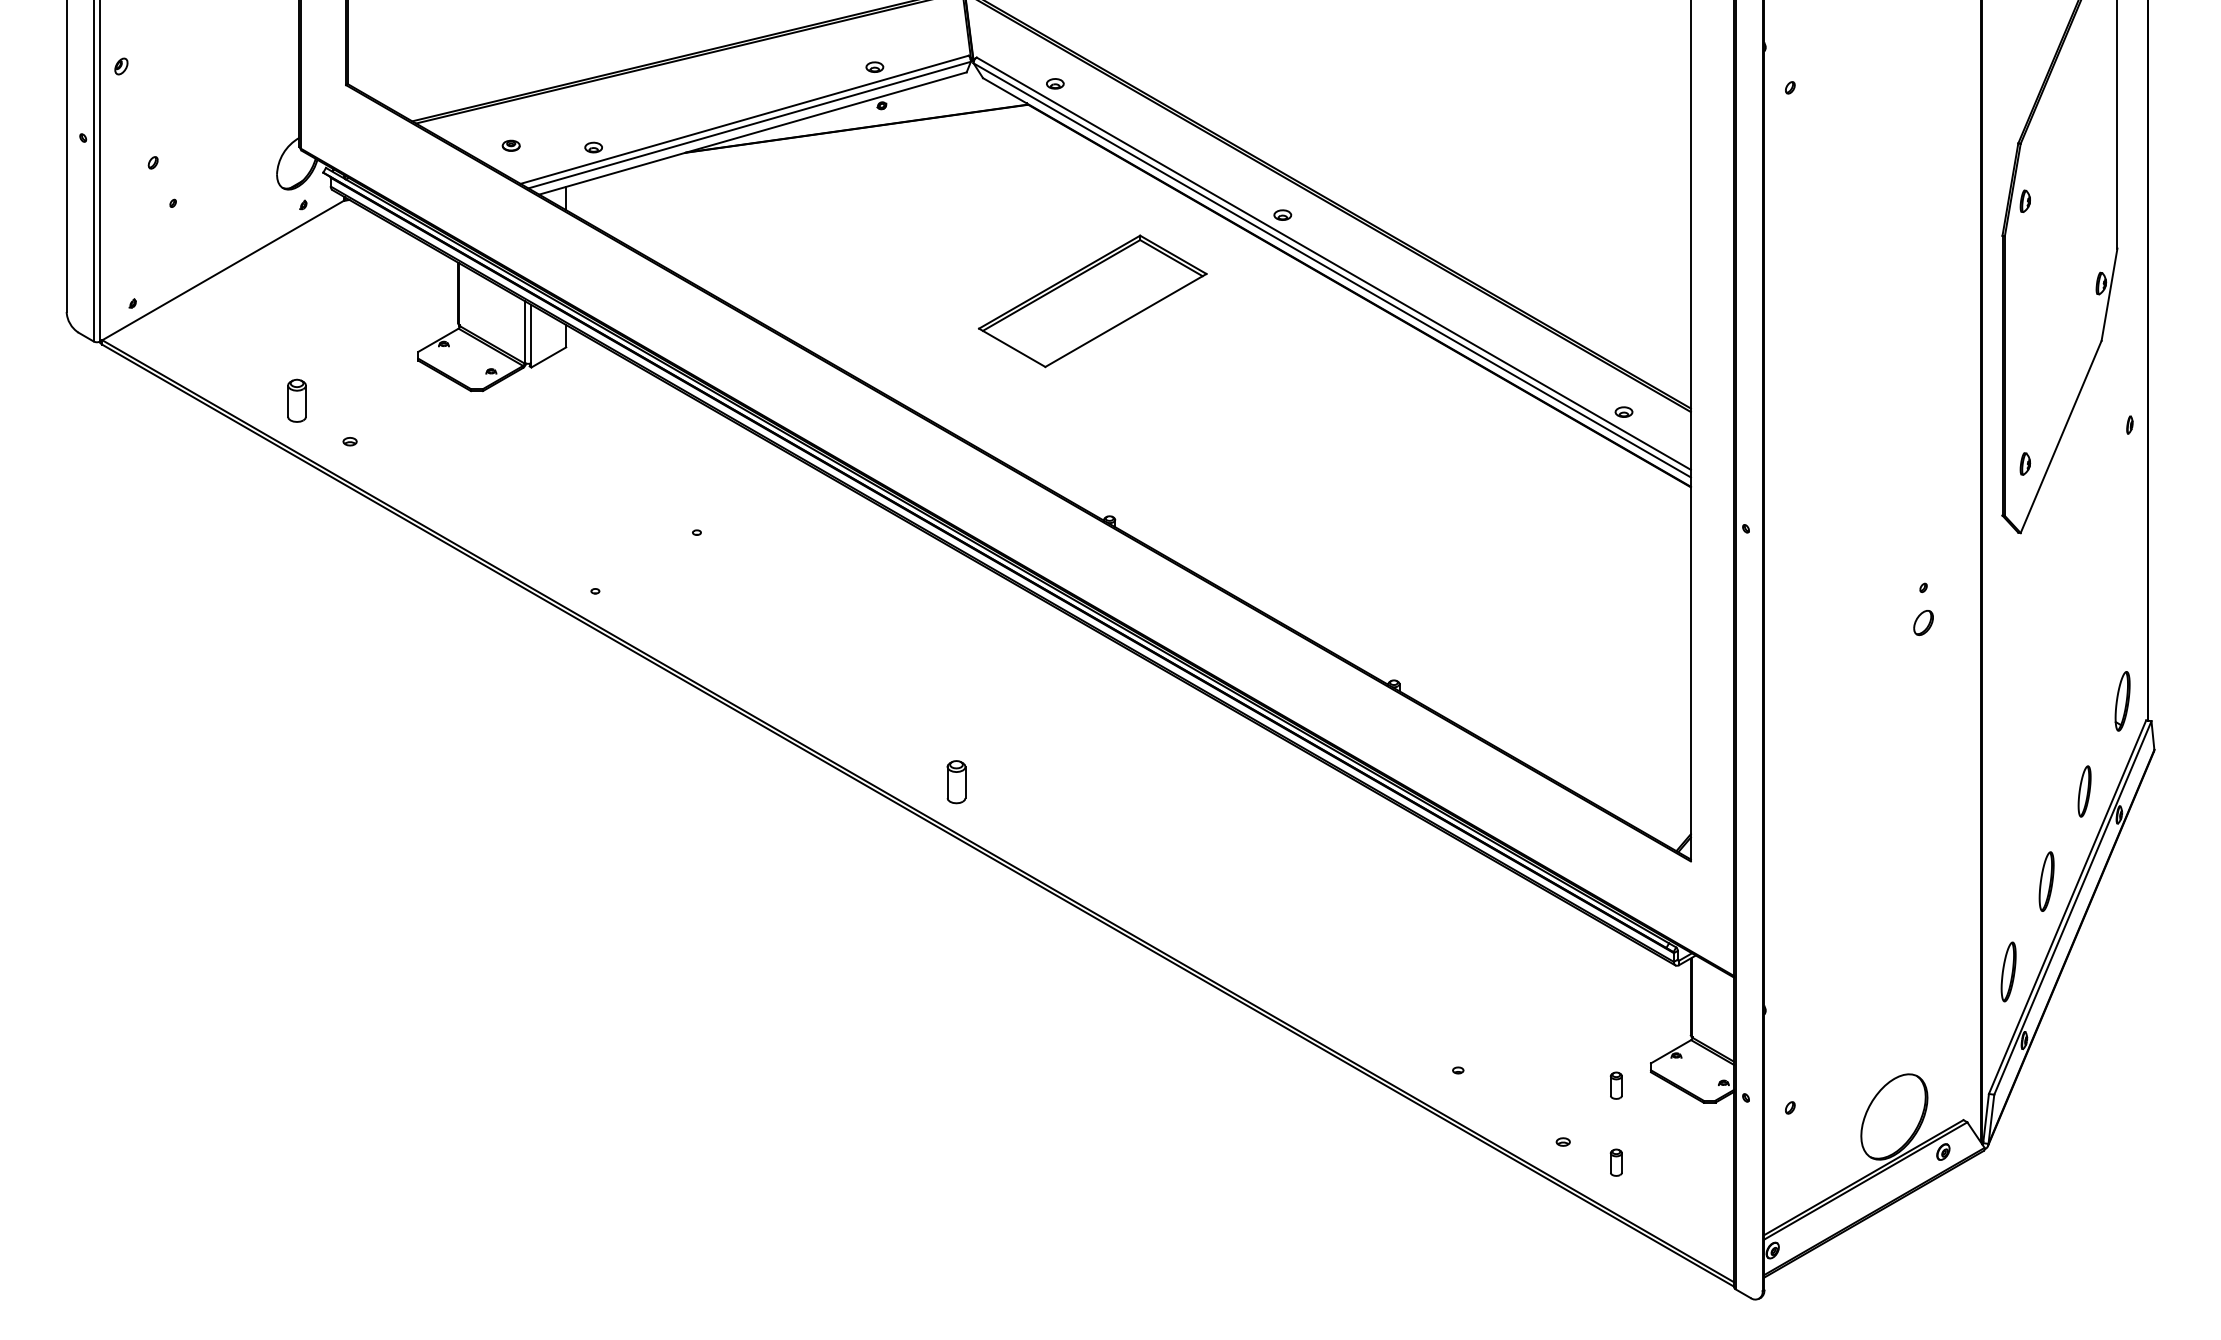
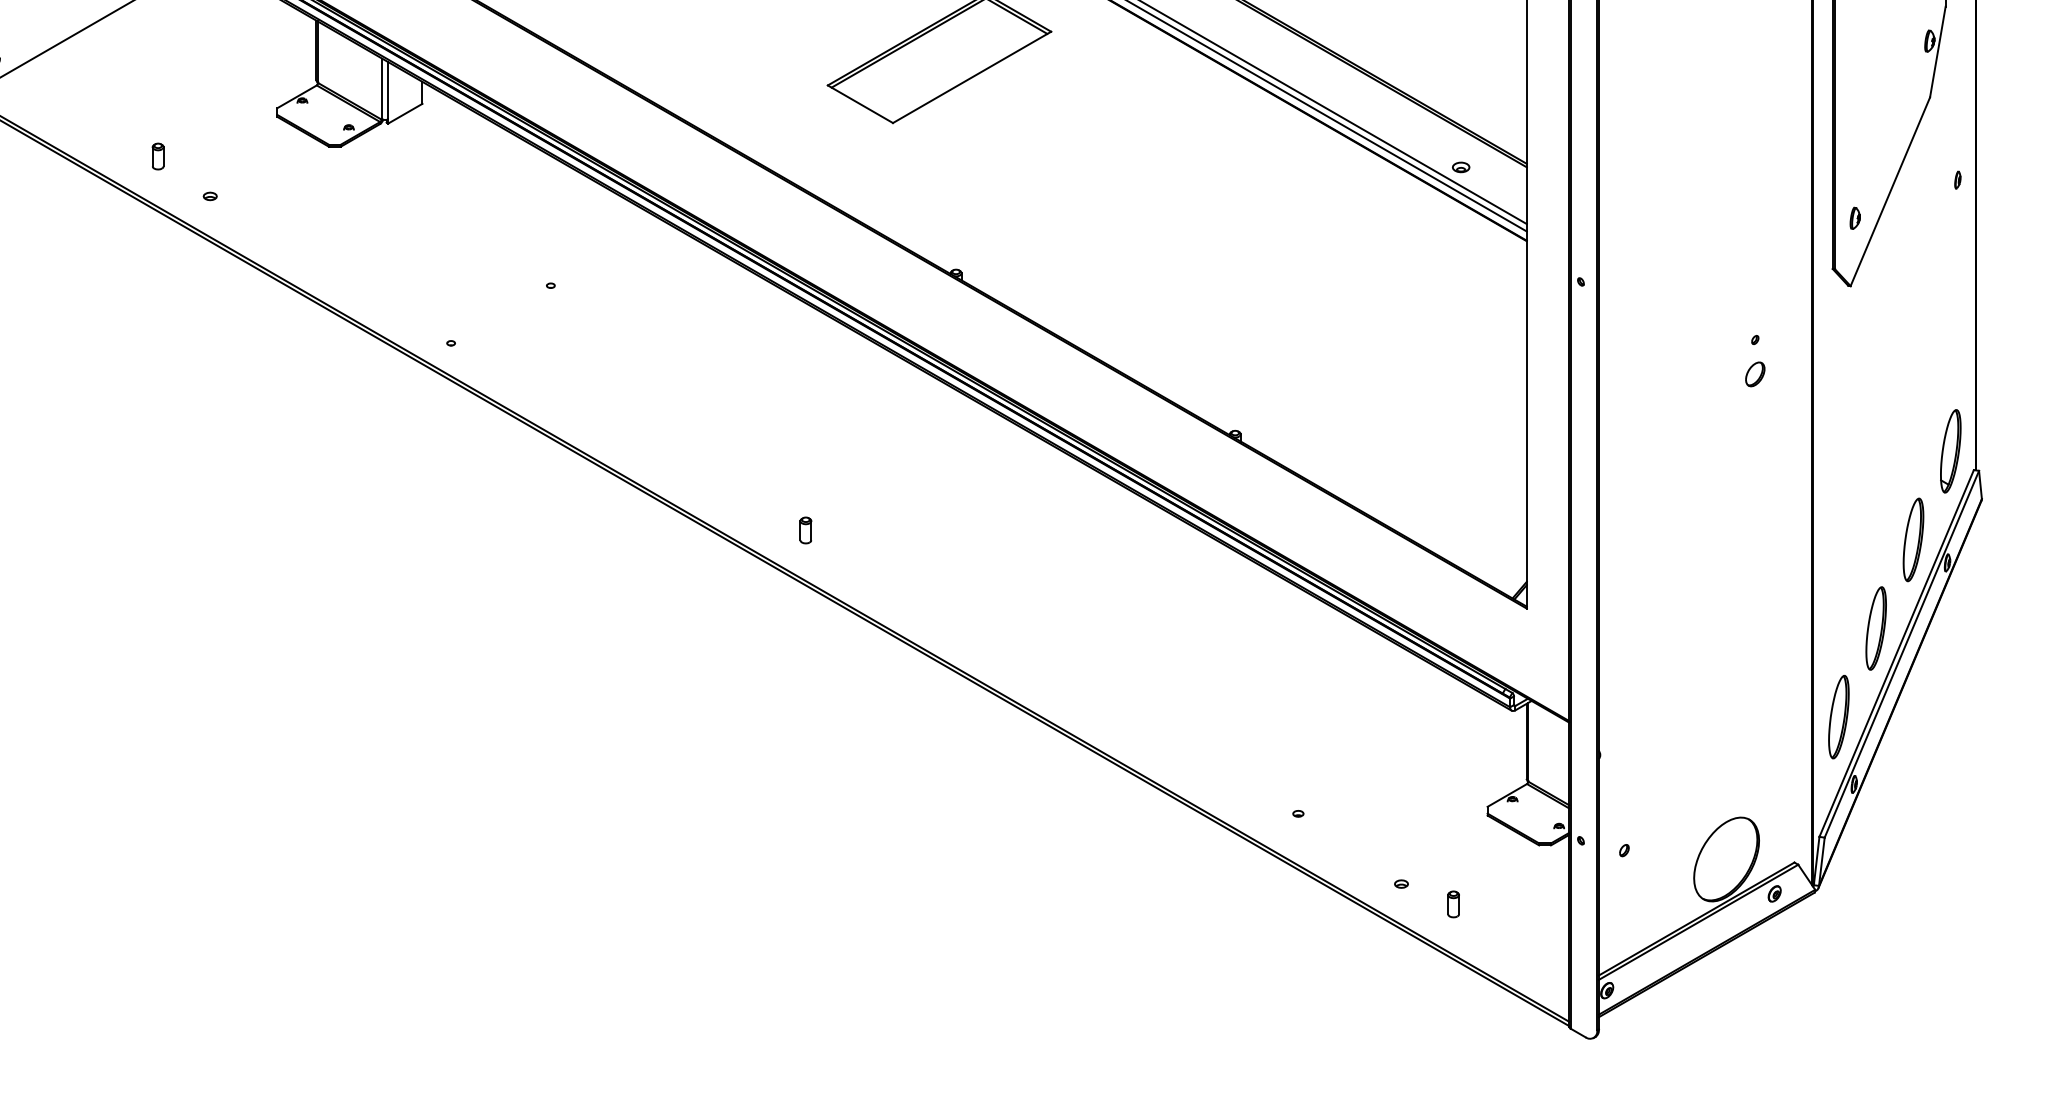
part: (296, 401) -> (157, 156), size x0.62
part: (2122, 701) -> (1950, 451), size x1.43
part: (956, 781) -> (805, 530), size x0.62
part: (2084, 791) -> (1913, 539), size x1.67
part: (2046, 881) -> (1875, 628), size x1.43
part: (2008, 971) -> (1838, 716), size x1.43
part: (1615, 1085) -> (1452, 828), removed

